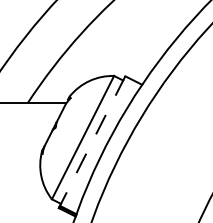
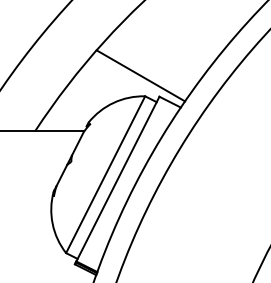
line: (110, 59) -> (140, 75), added
line: (92, 141) -> (117, 179), dashed -> solid

